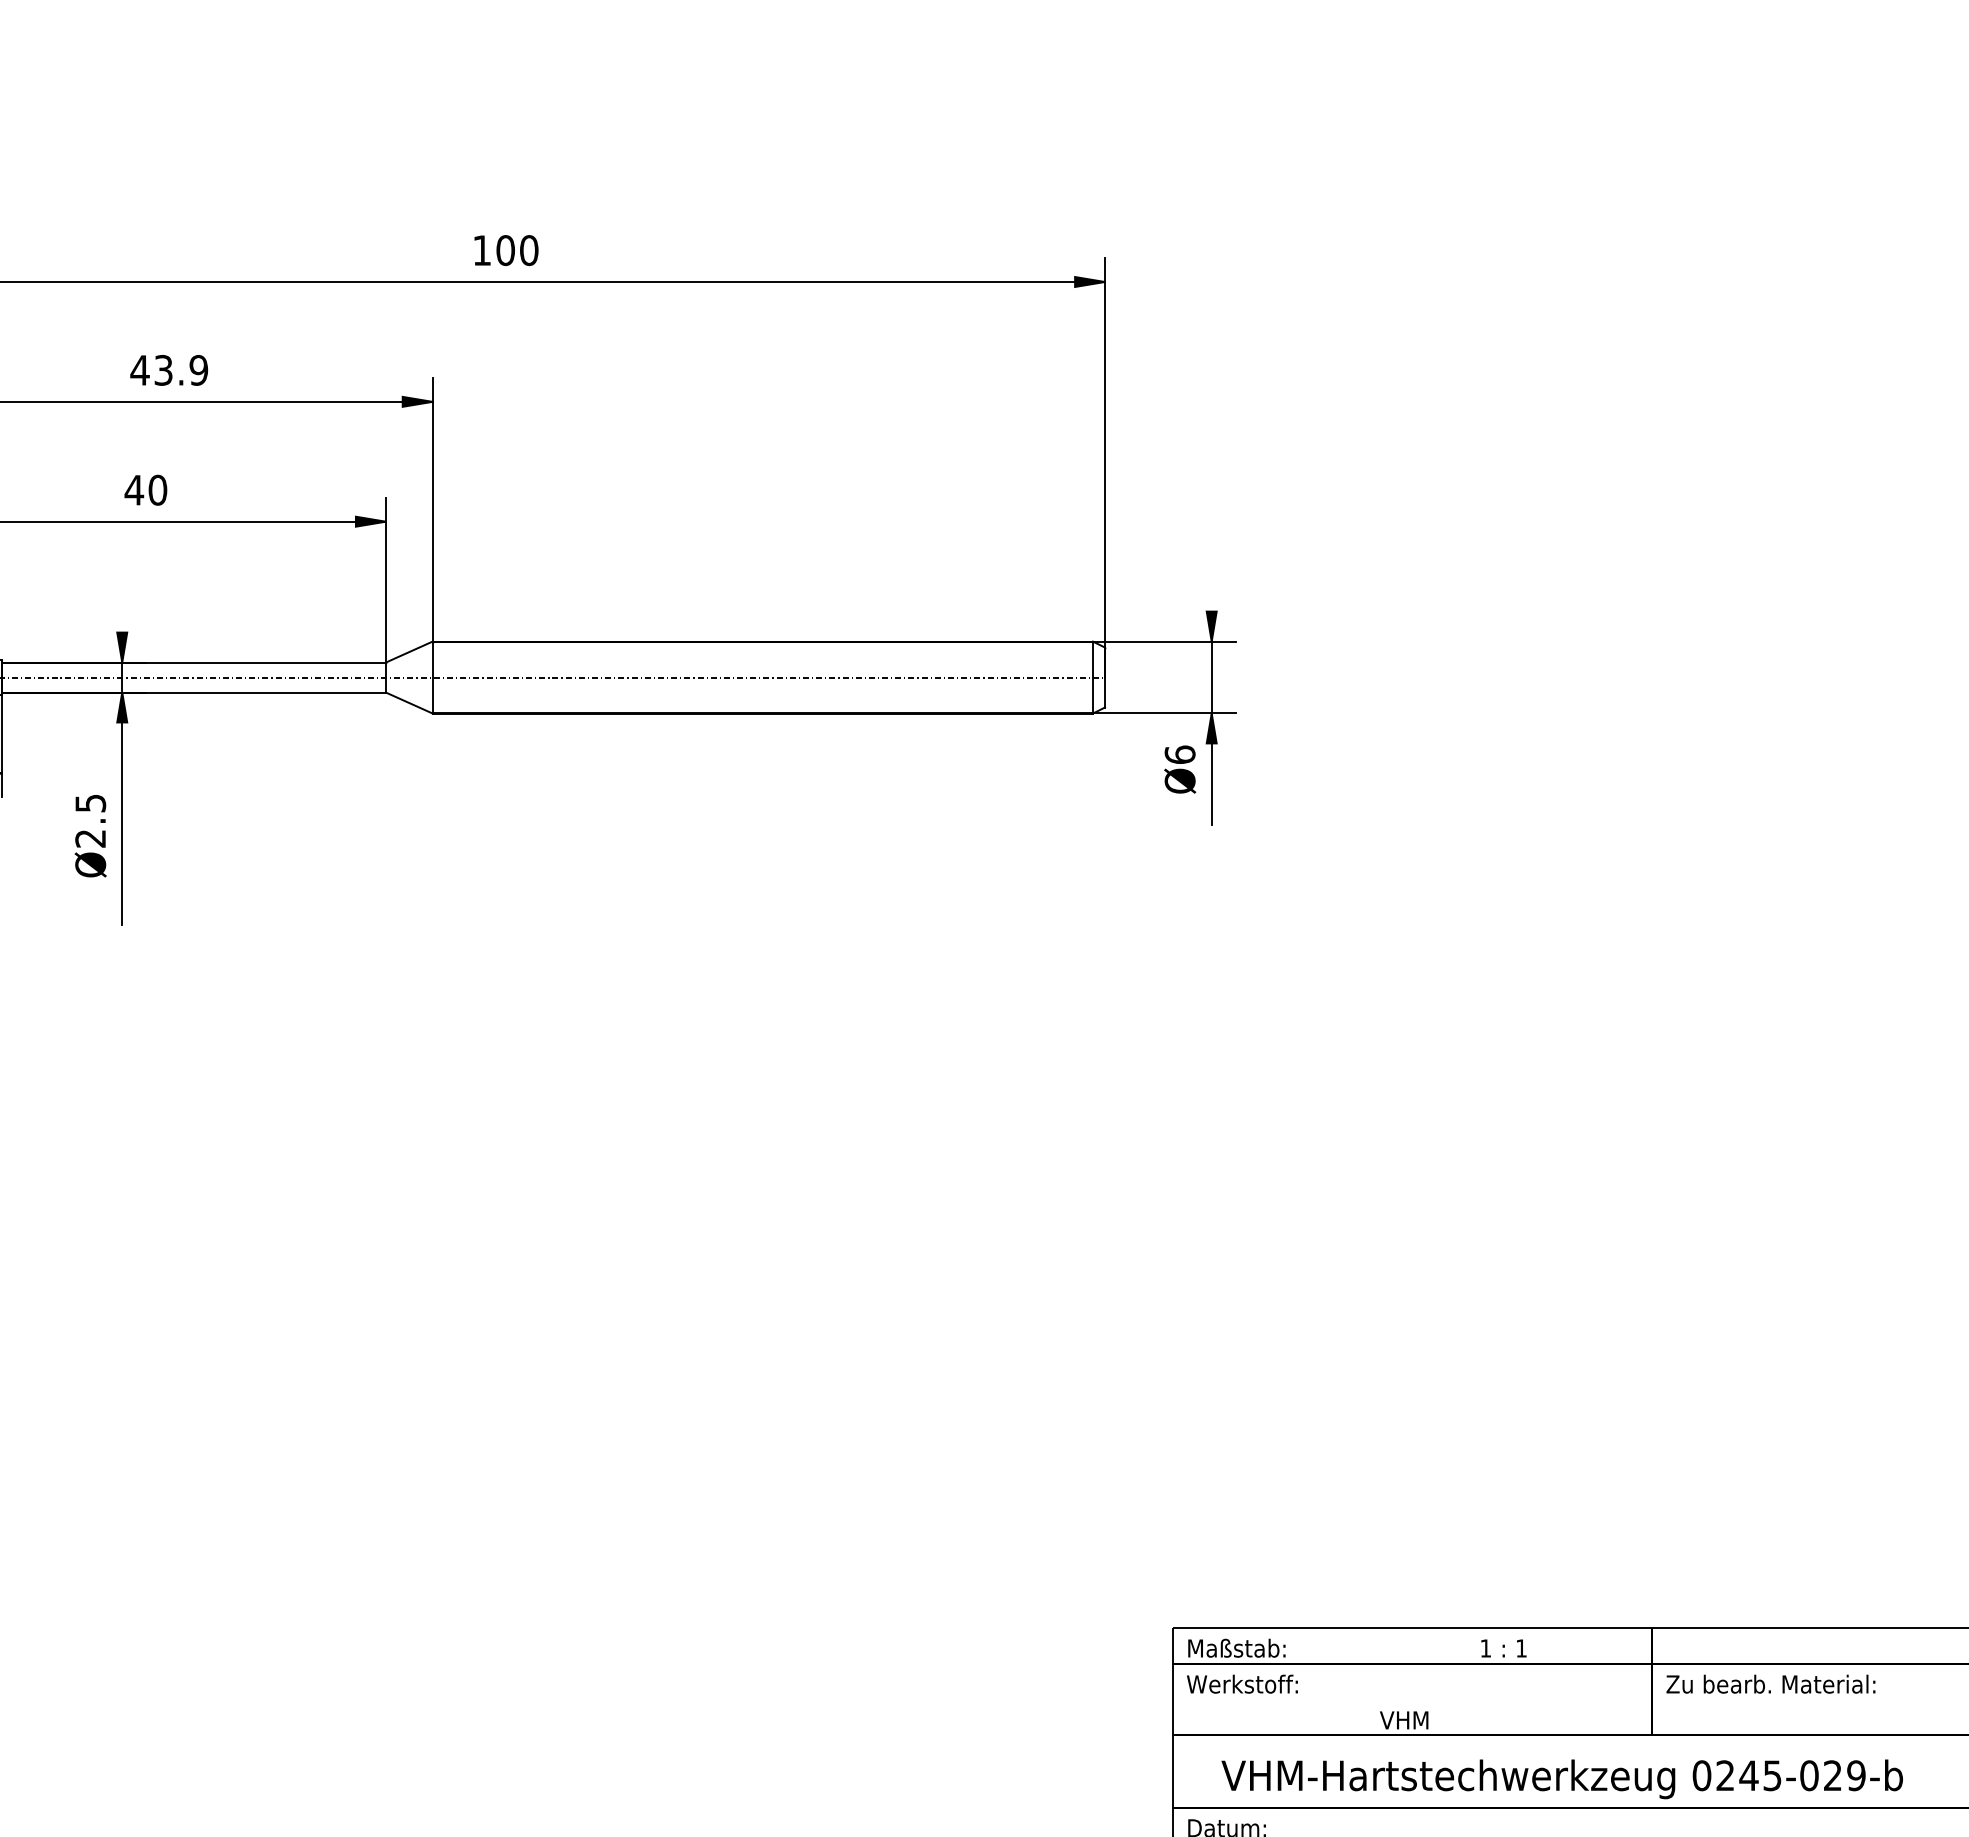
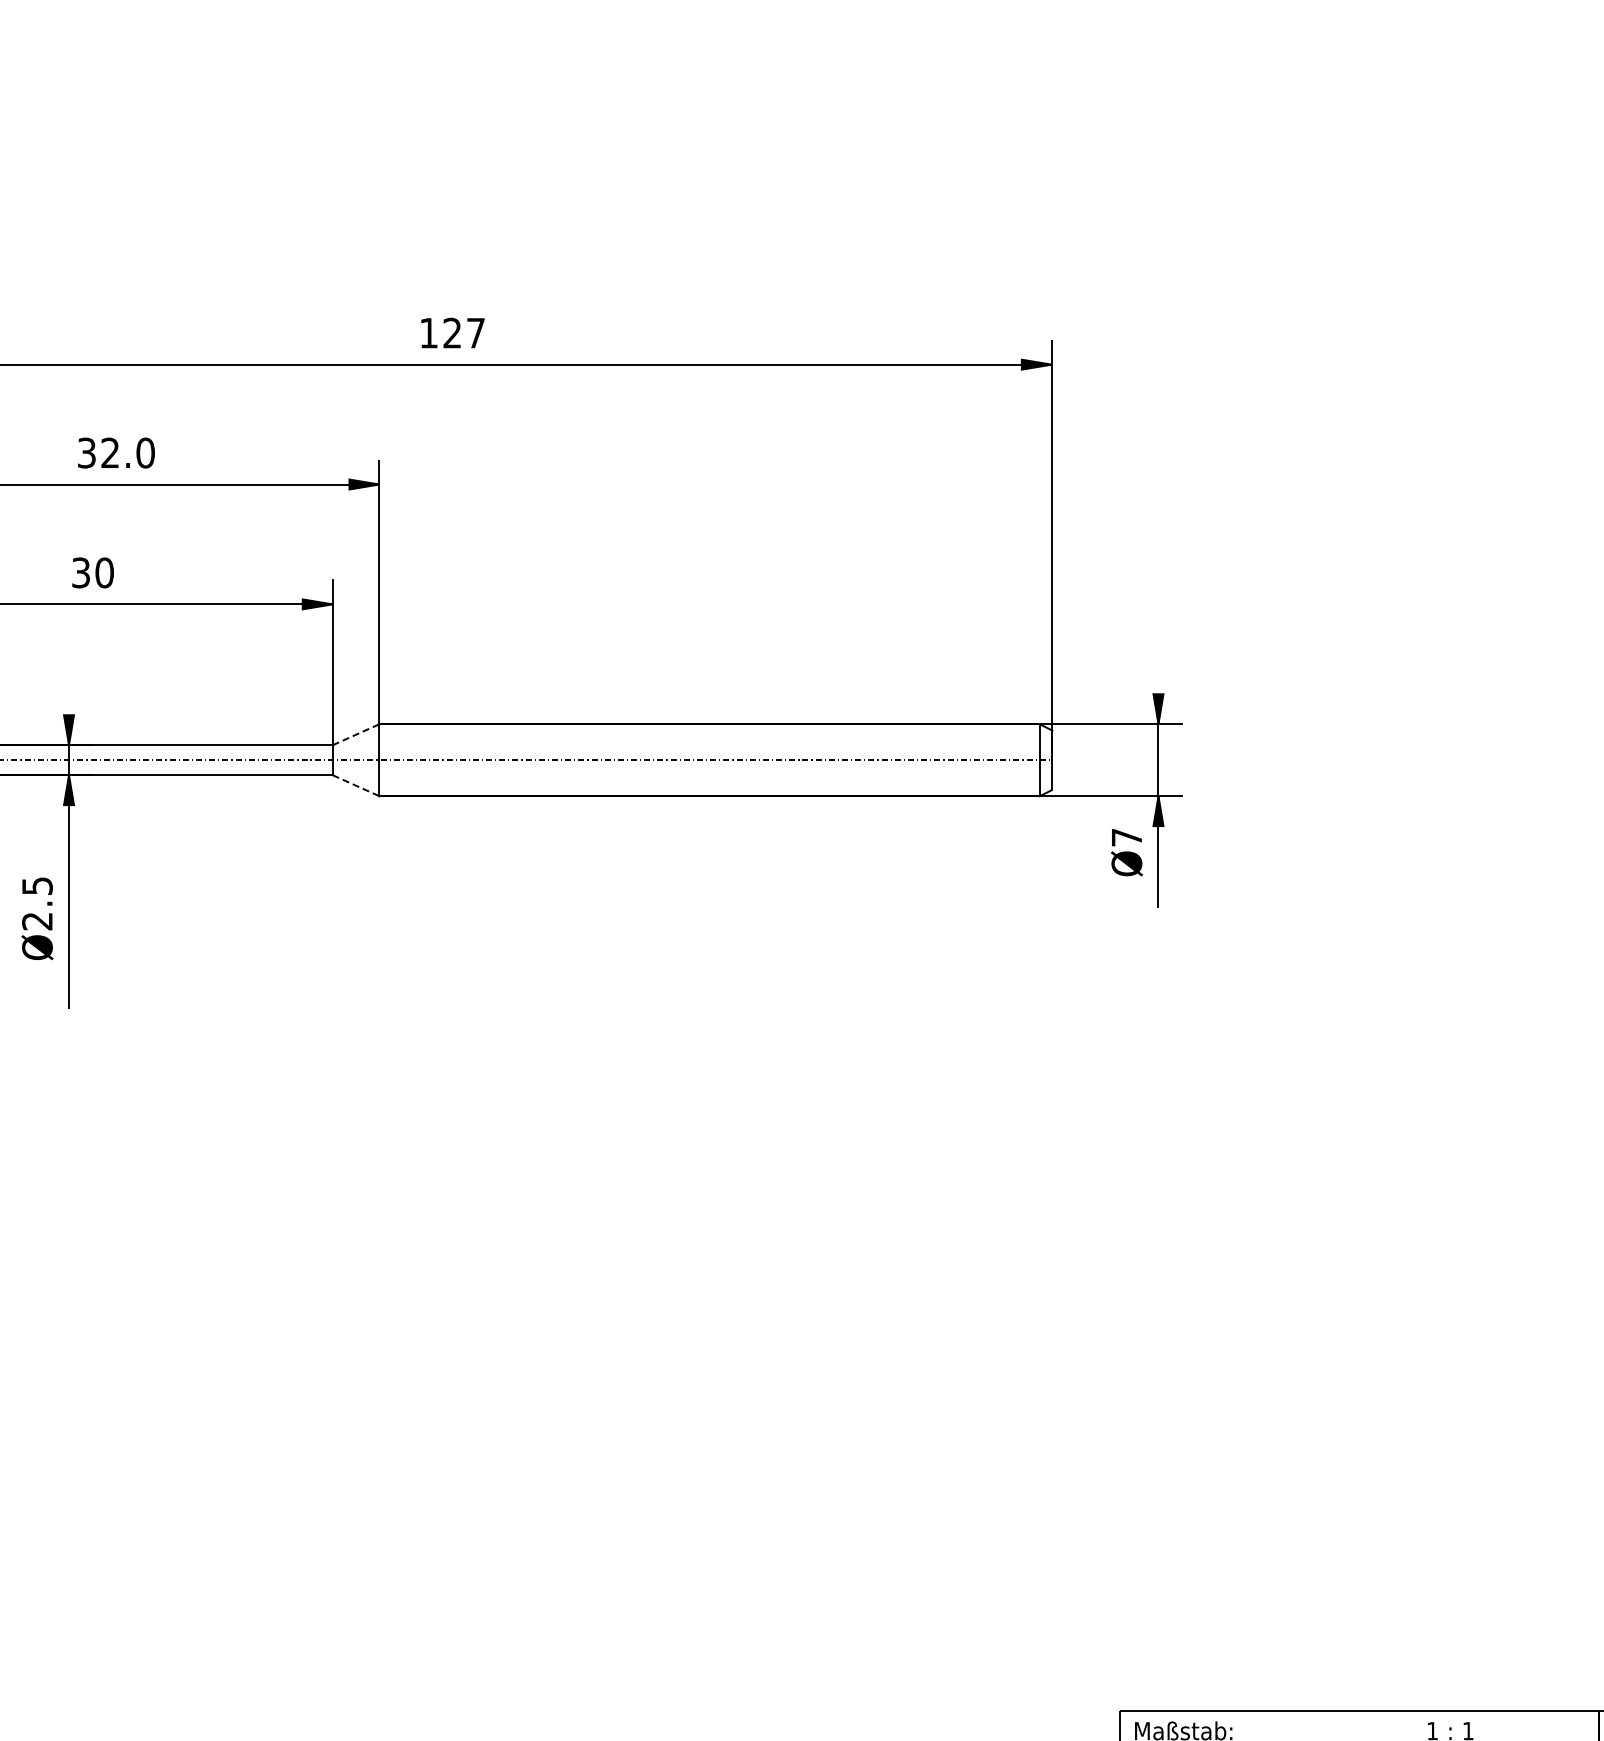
text: (517, 250) -> (464, 333), 100 -> 127
text: (169, 370) -> (116, 453), 43.9 -> 32.0
text: (134, 489) -> (81, 572), 40 -> 30
line: (409, 652) -> (356, 735), solid -> dashed
line: (409, 703) -> (356, 786), solid -> dashed
text: (1179, 754) -> (1126, 837), Ø6 -> Ø7

